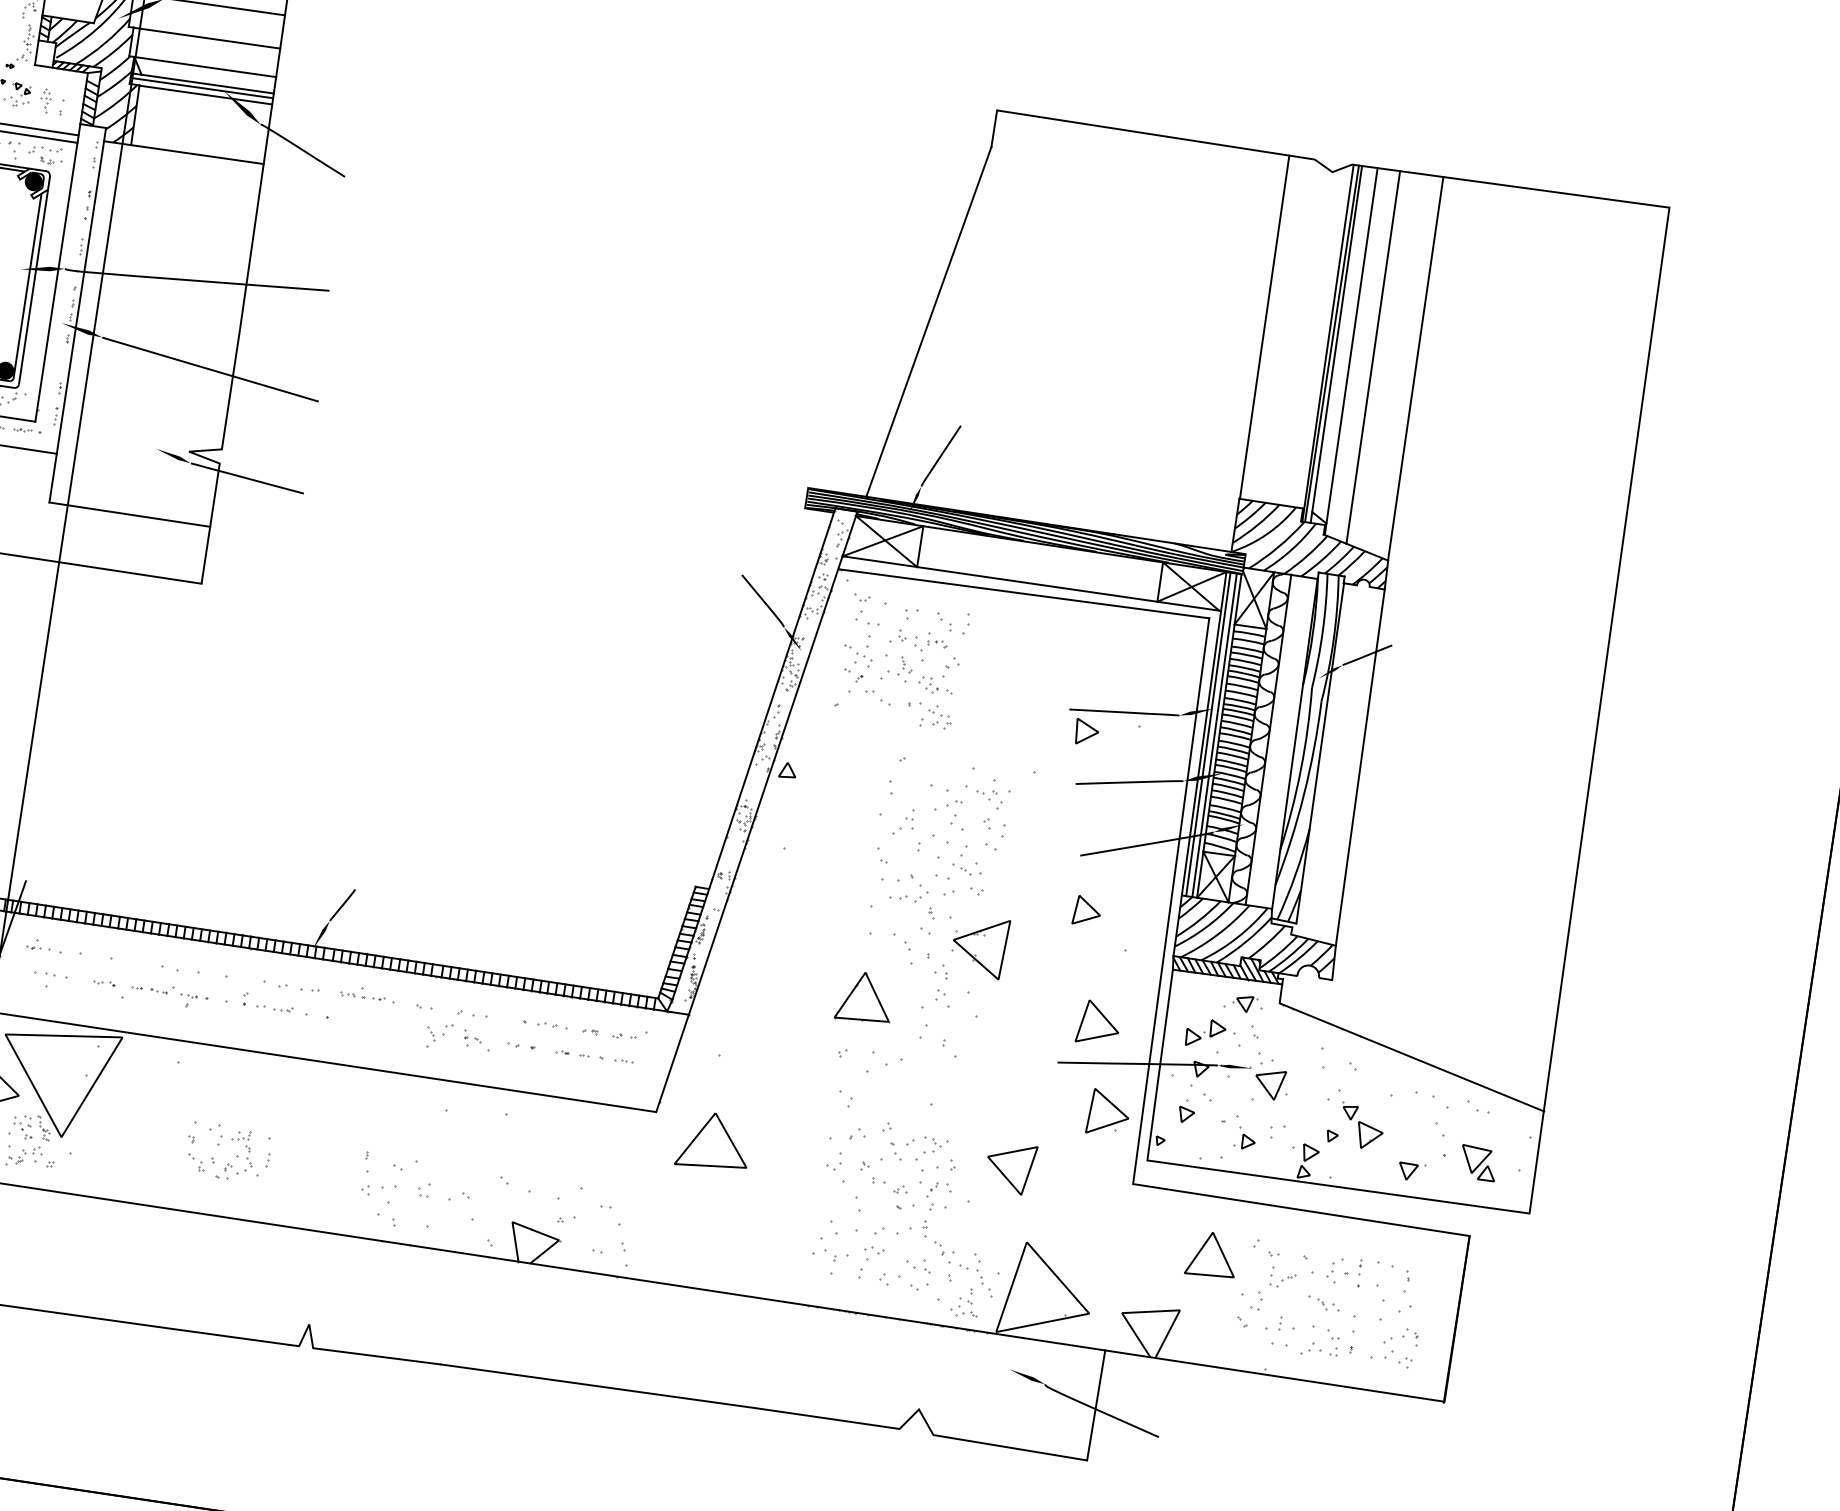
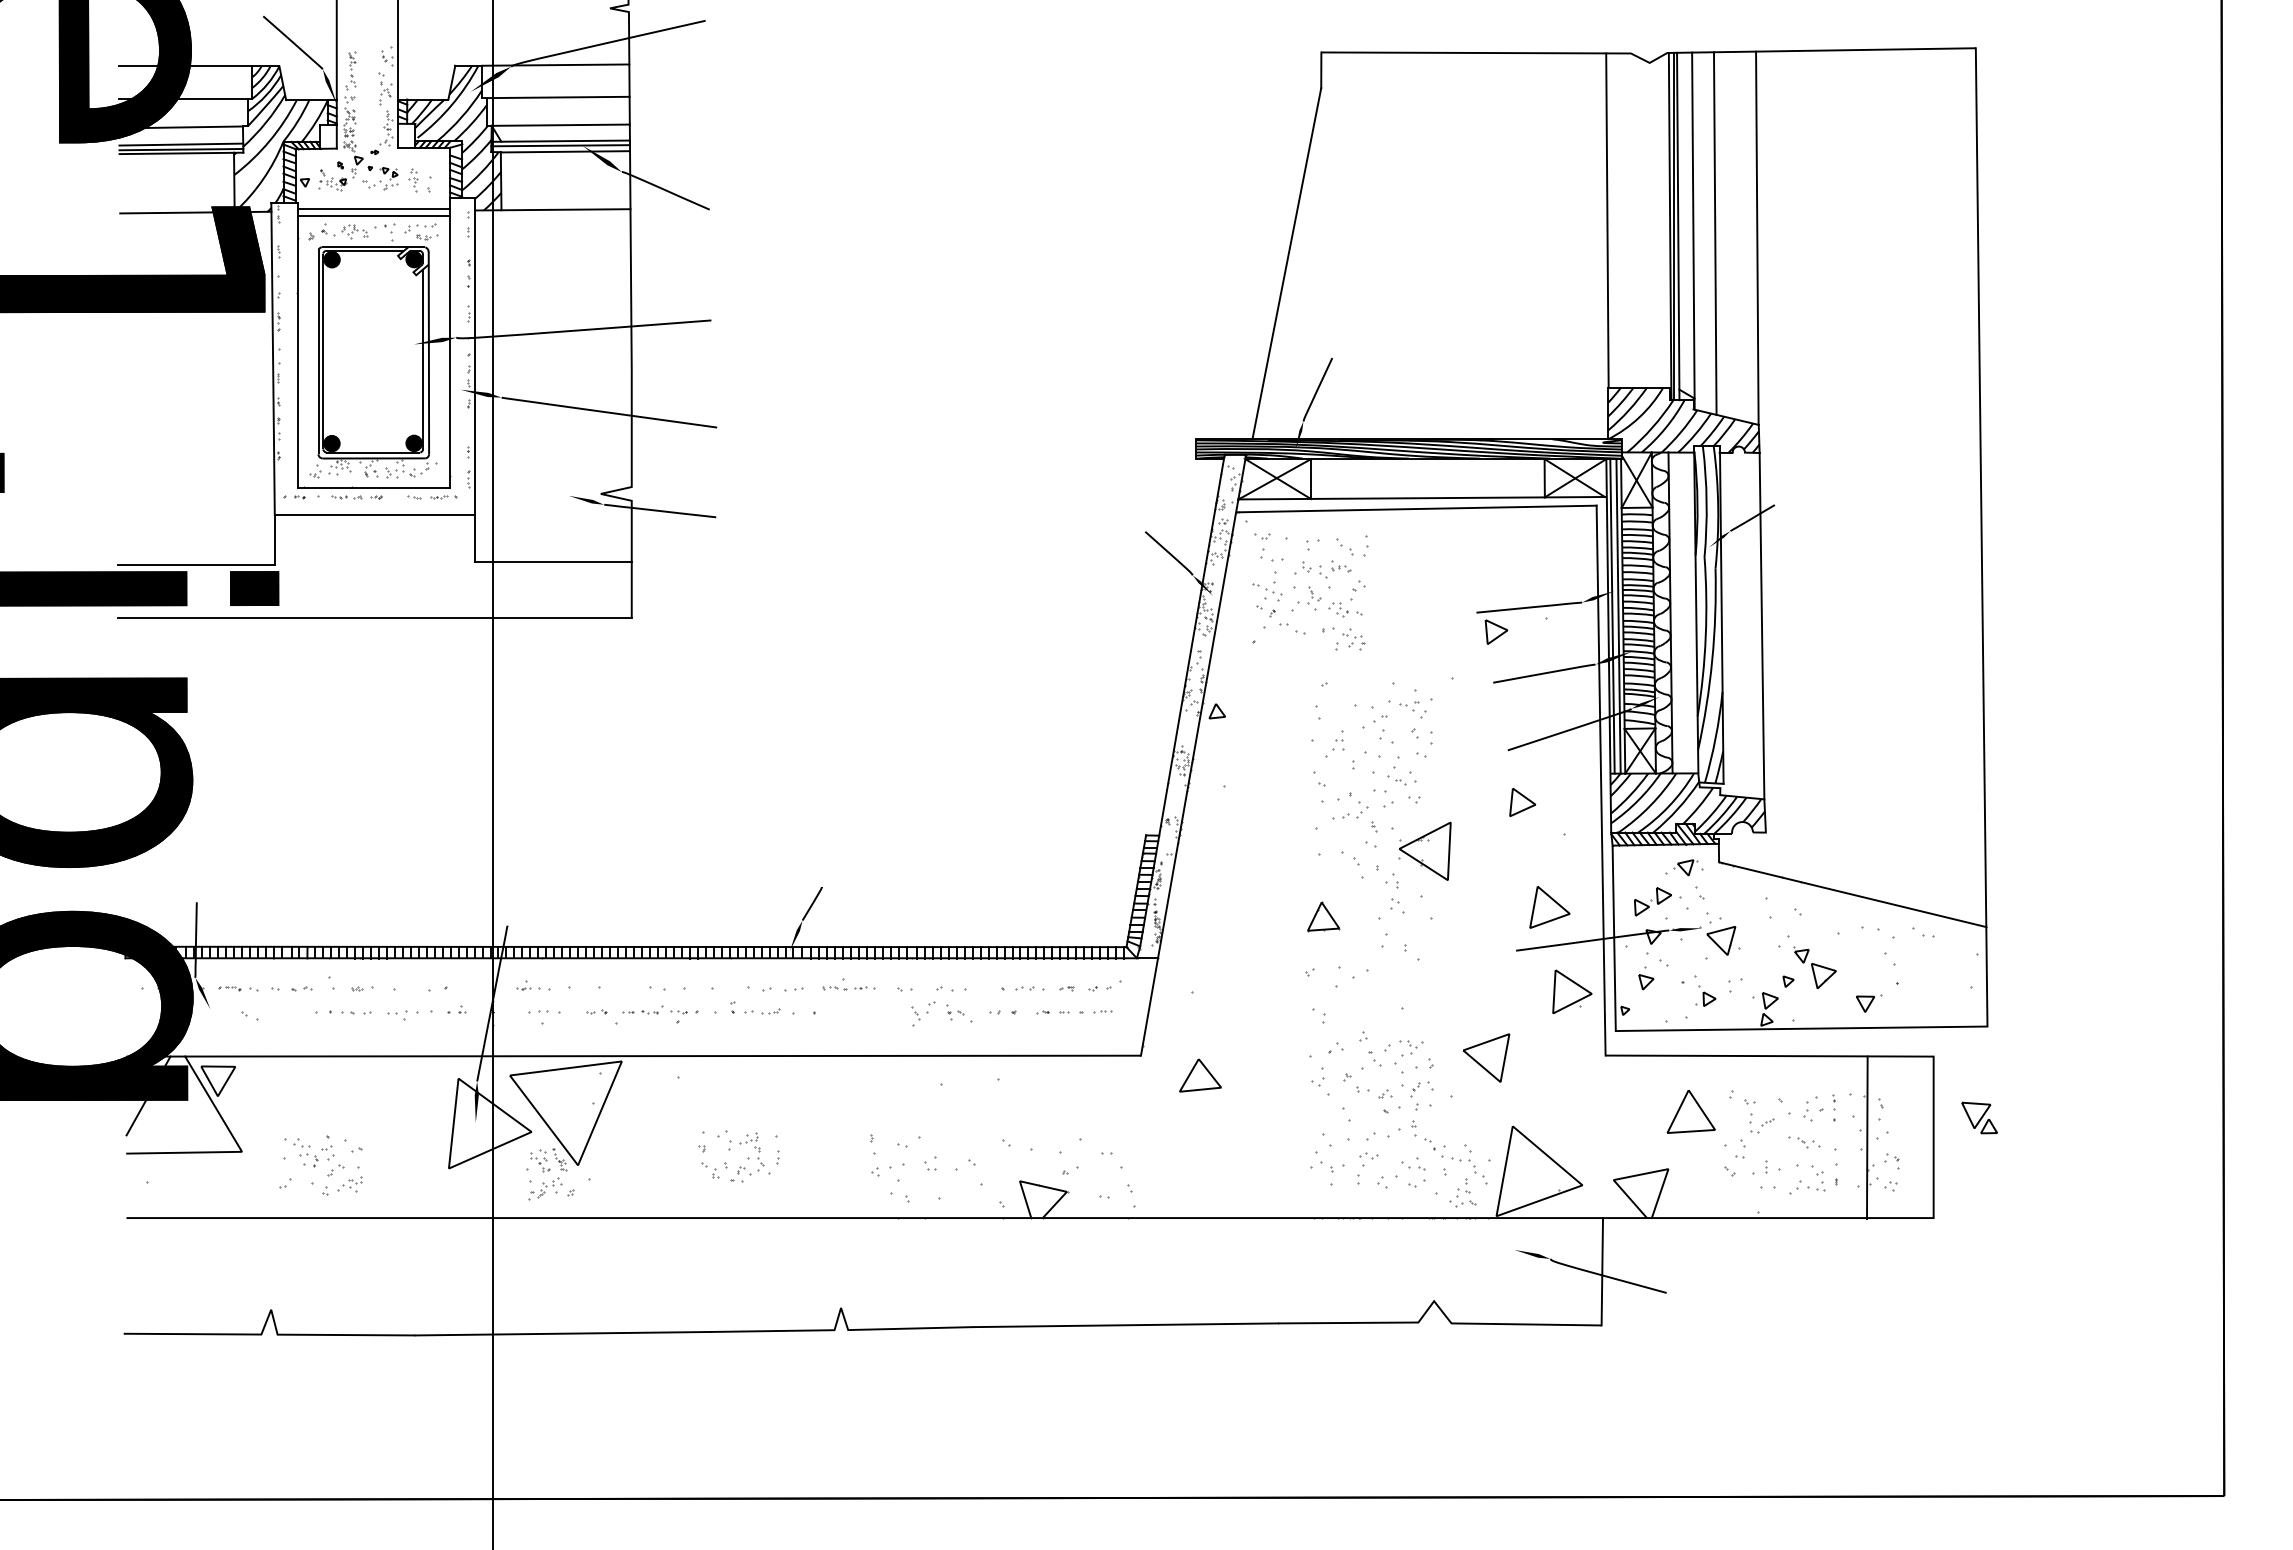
part: (865, 997) -> (1323, 916), size x0.6
part: (714, 1141) -> (1200, 1075), size x0.6
part: (1478, 1162) -> (1979, 1117), moved
line: (1456, 1319) -> (1867, 1137), moved

